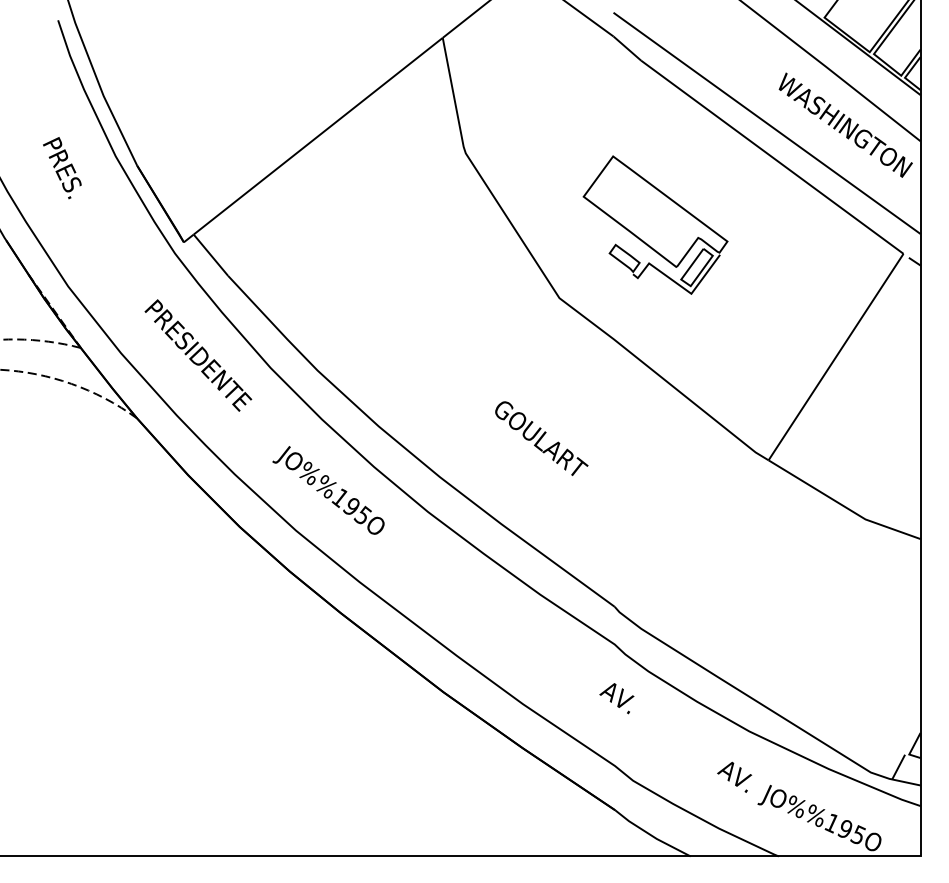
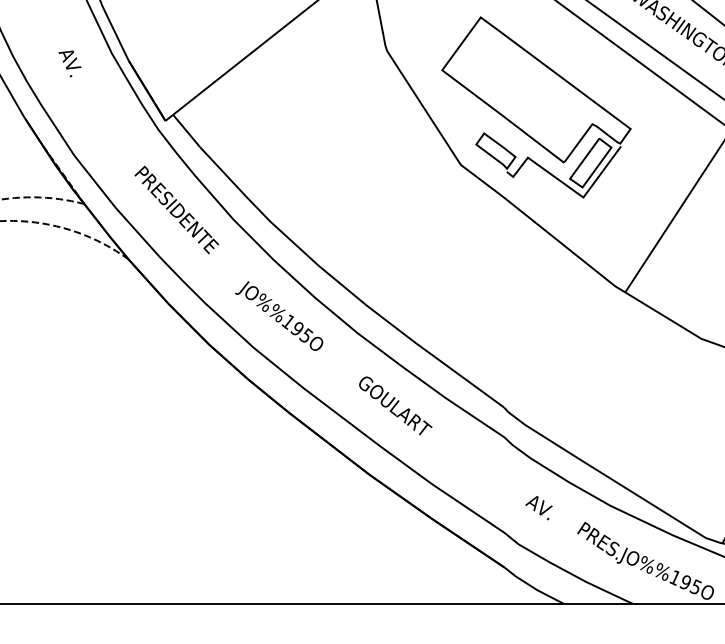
text: (62, 168) -> (69, 62), PRES. -> AV.
part: (655, 224) -> (536, 106), size x1.67
text: (541, 438) -> (395, 405), moved
text: (616, 698) -> (538, 508), moved
text: (734, 776) -> (598, 541), AV. -> PRES.

